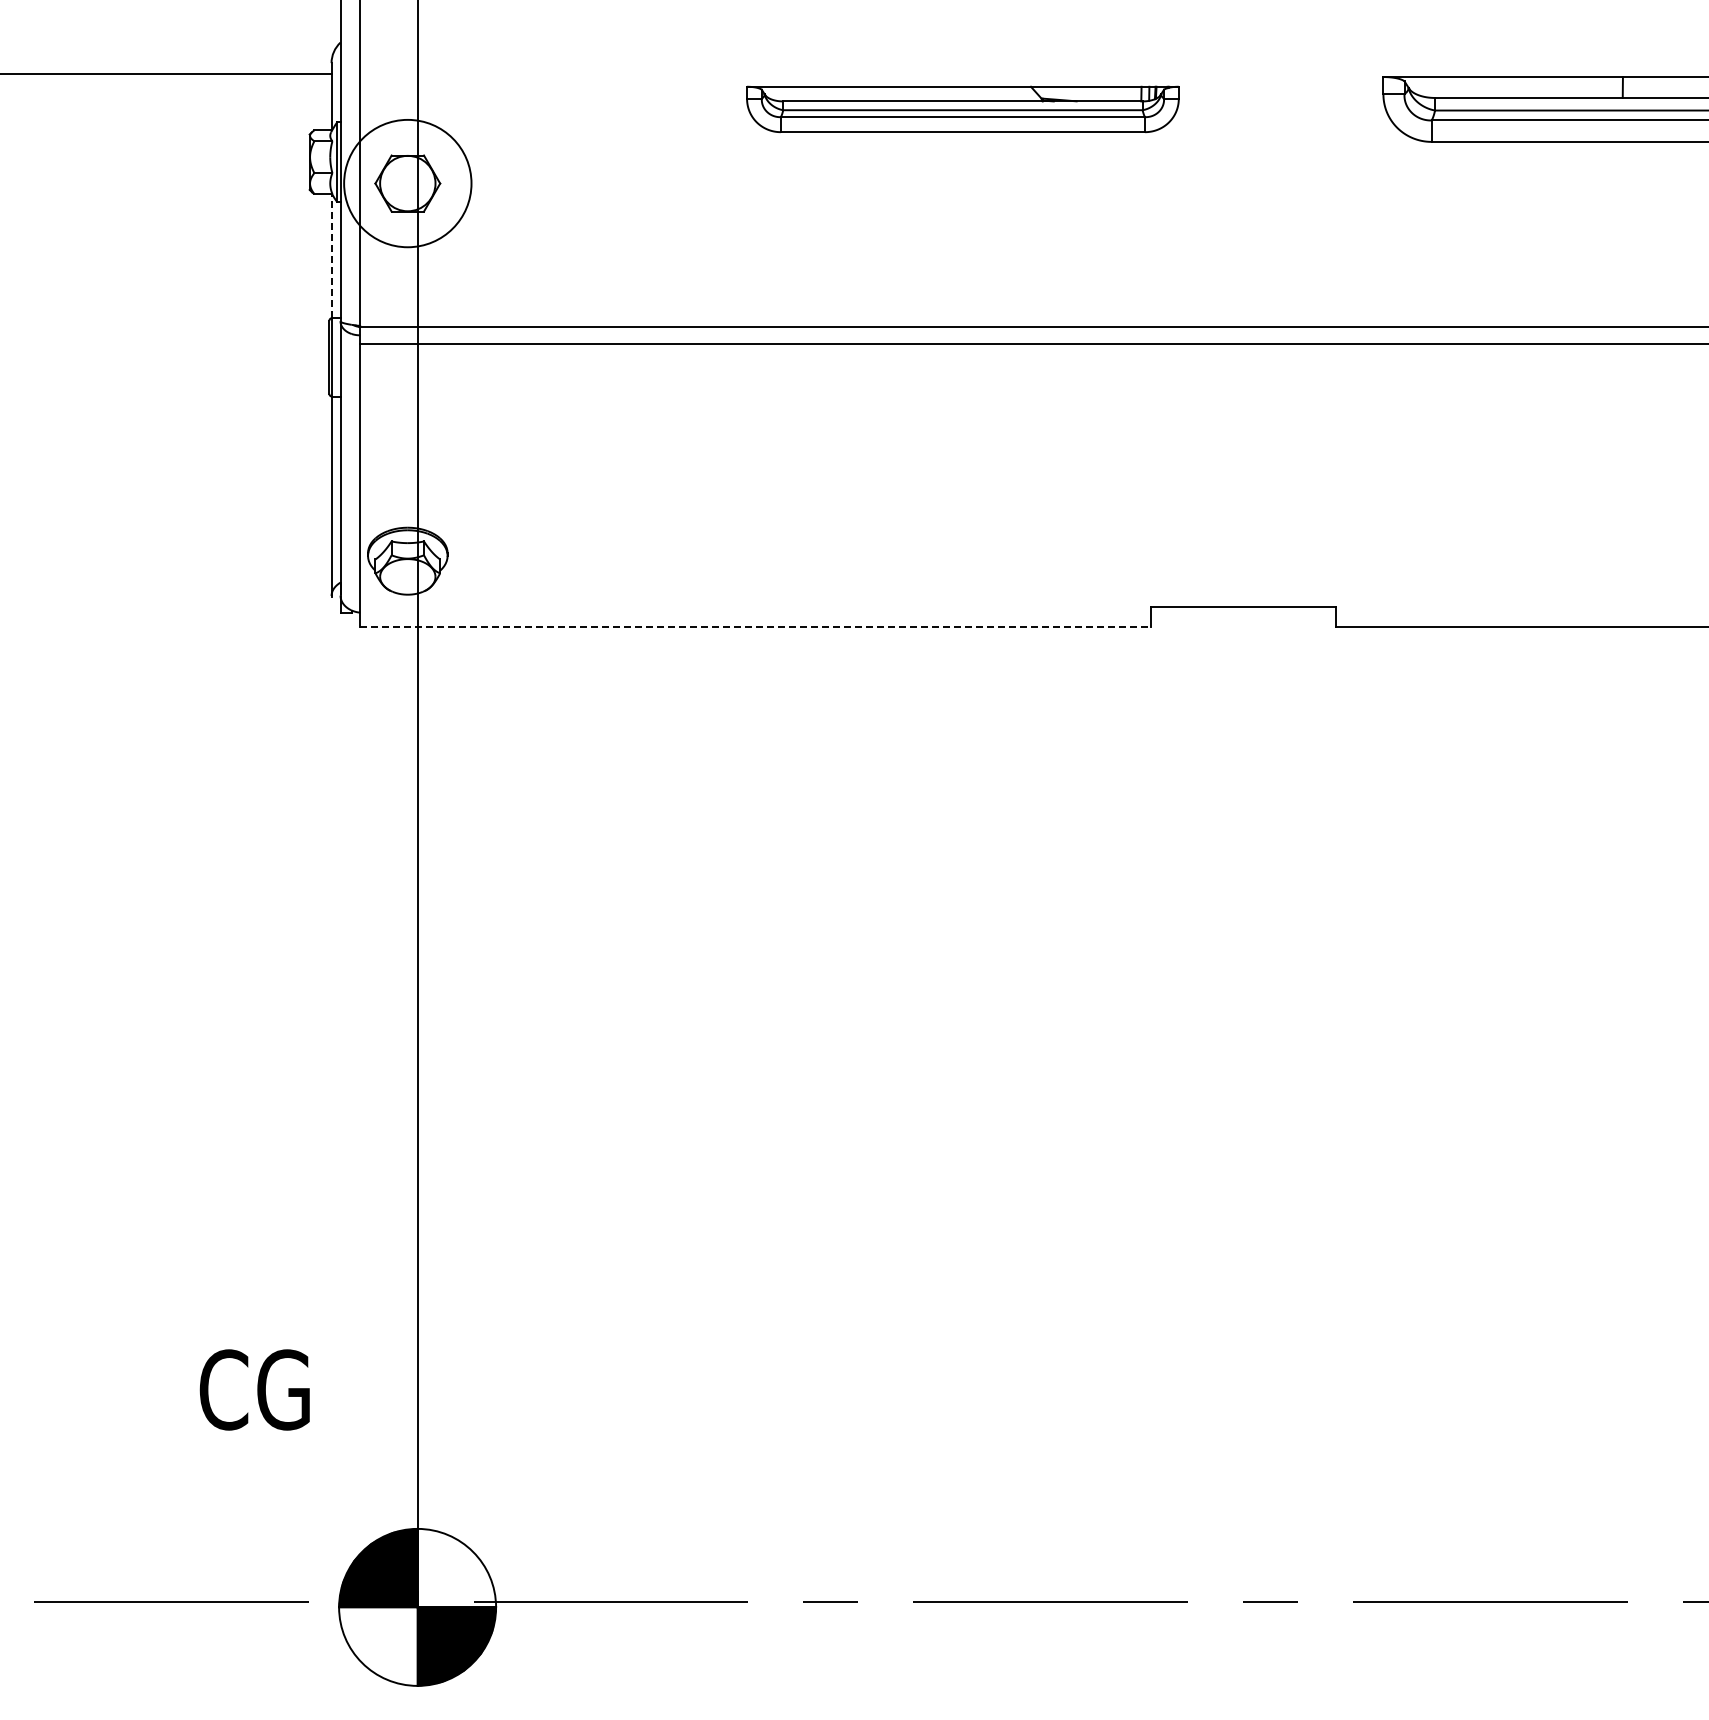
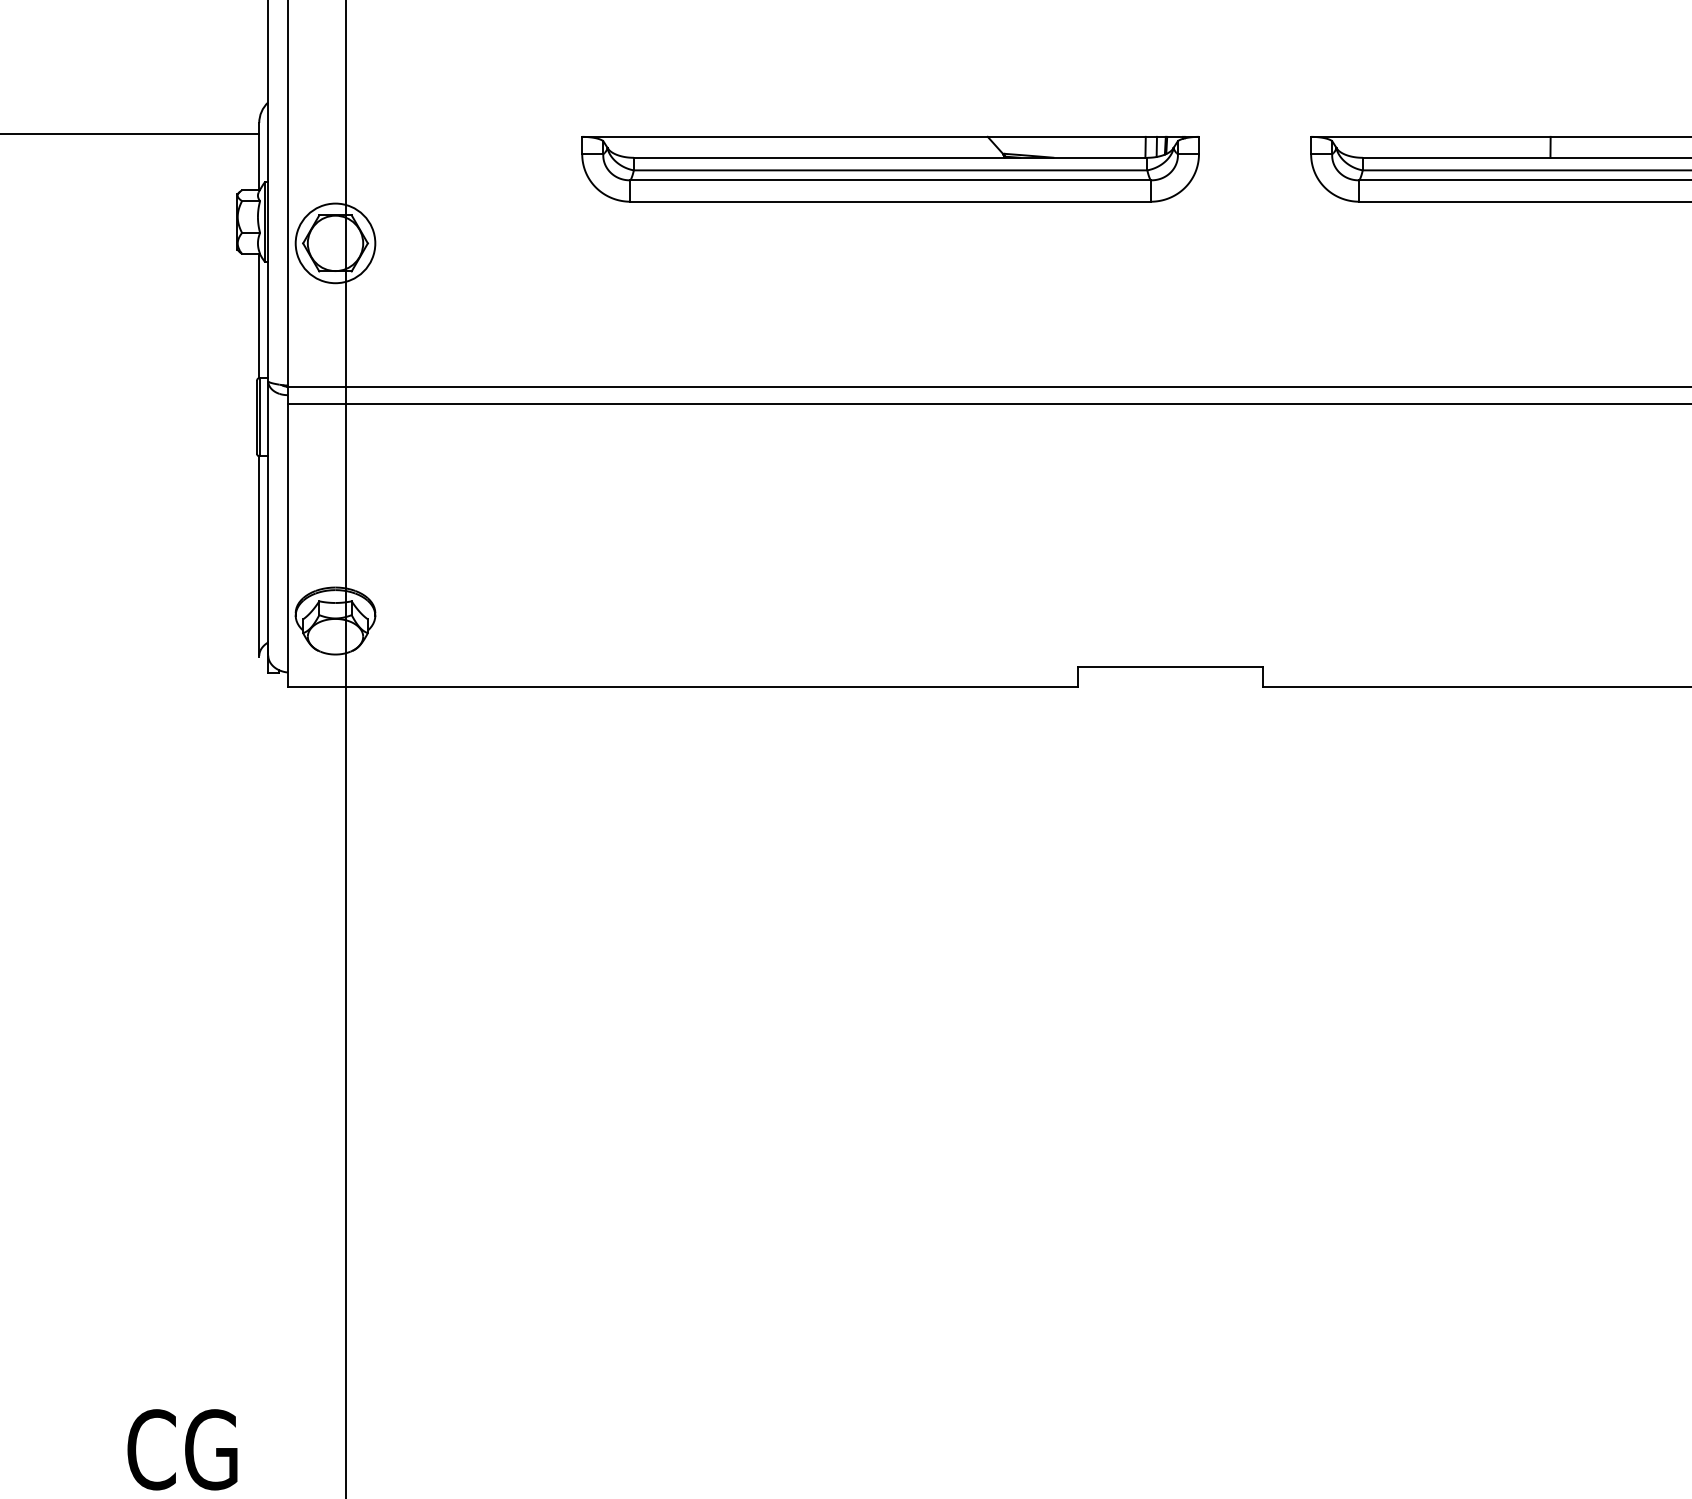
part: (962, 109) -> (890, 169), size x1.43
circle: (407, 183) -> (335, 243), size x0.62
line: (331, 255) -> (259, 315), dashed -> solid
line: (755, 627) -> (683, 687), dashed -> solid

